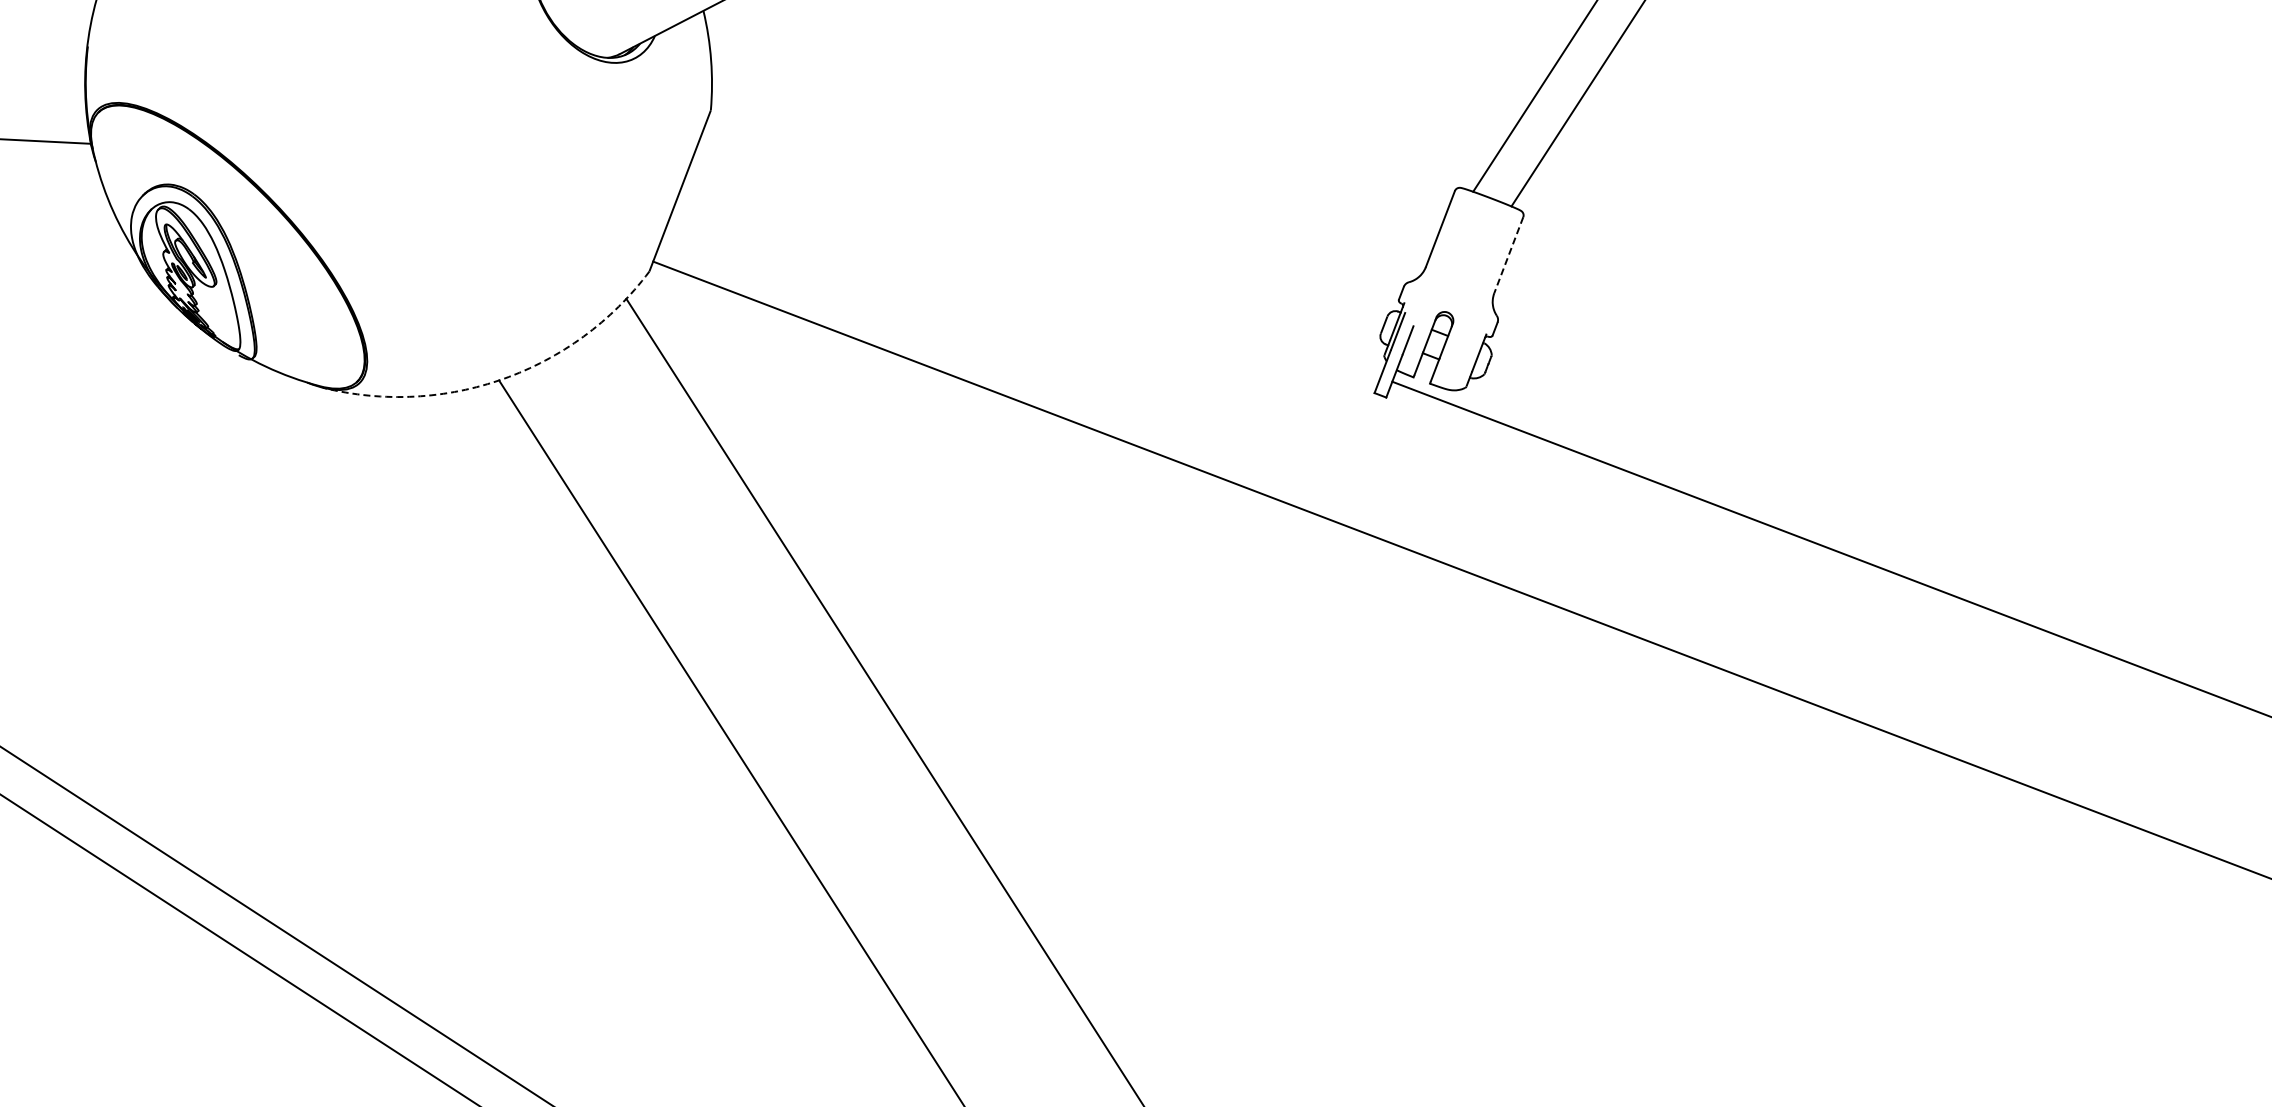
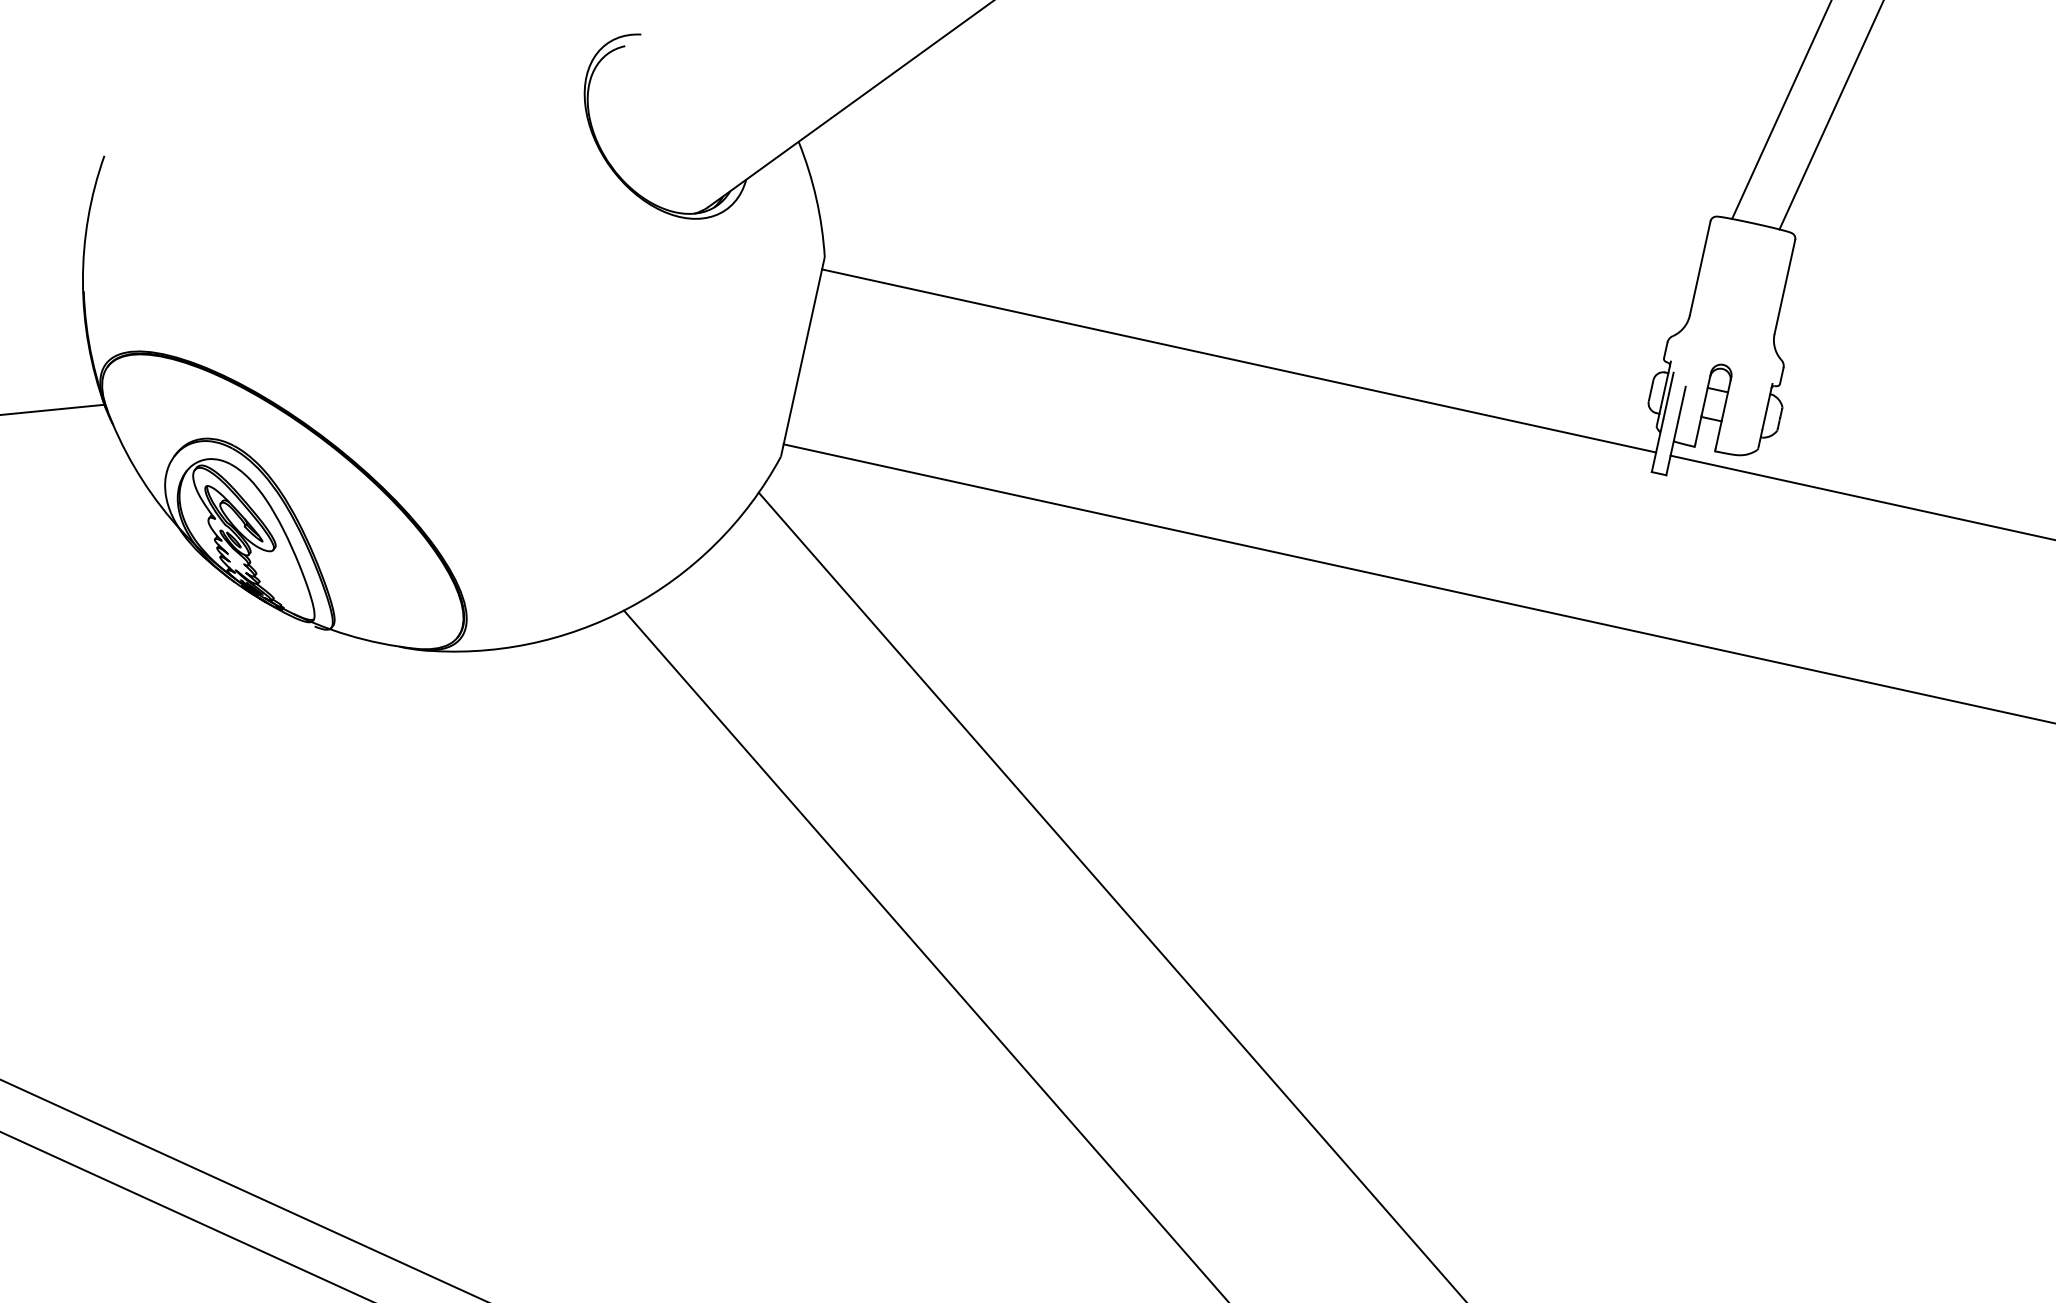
line: (1043, 248) -> (1238, 360), added
line: (1508, 255) -> (1784, 287), dashed -> solid
arc: (503, 378) -> (628, 607), dashed -> solid

